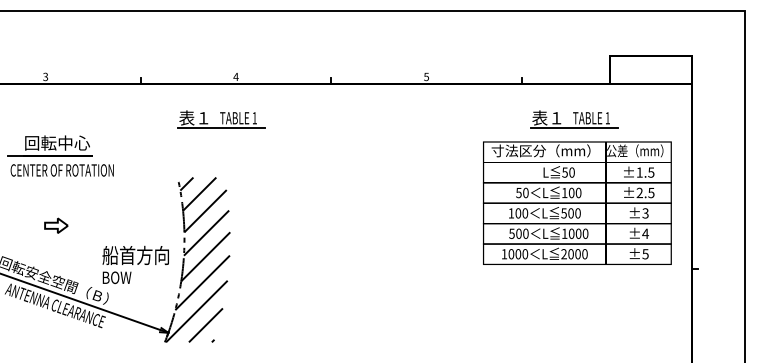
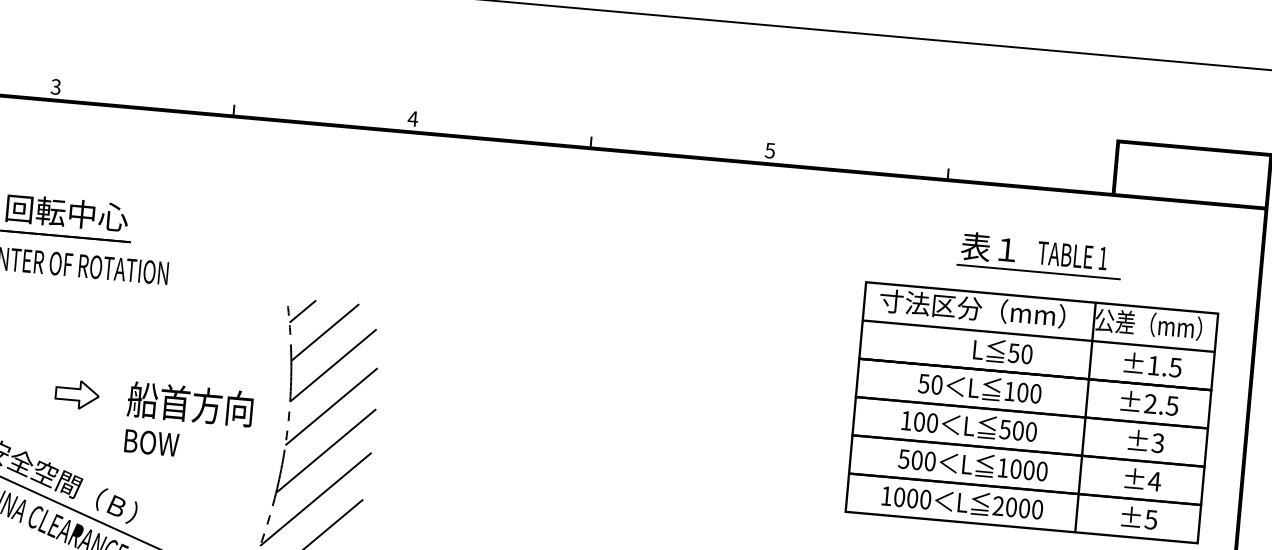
part: (221, 119) -> (378, 196), removed
part: (56, 225) -> (77, 394), moved
text: (135, 264) -> (188, 421), moved

